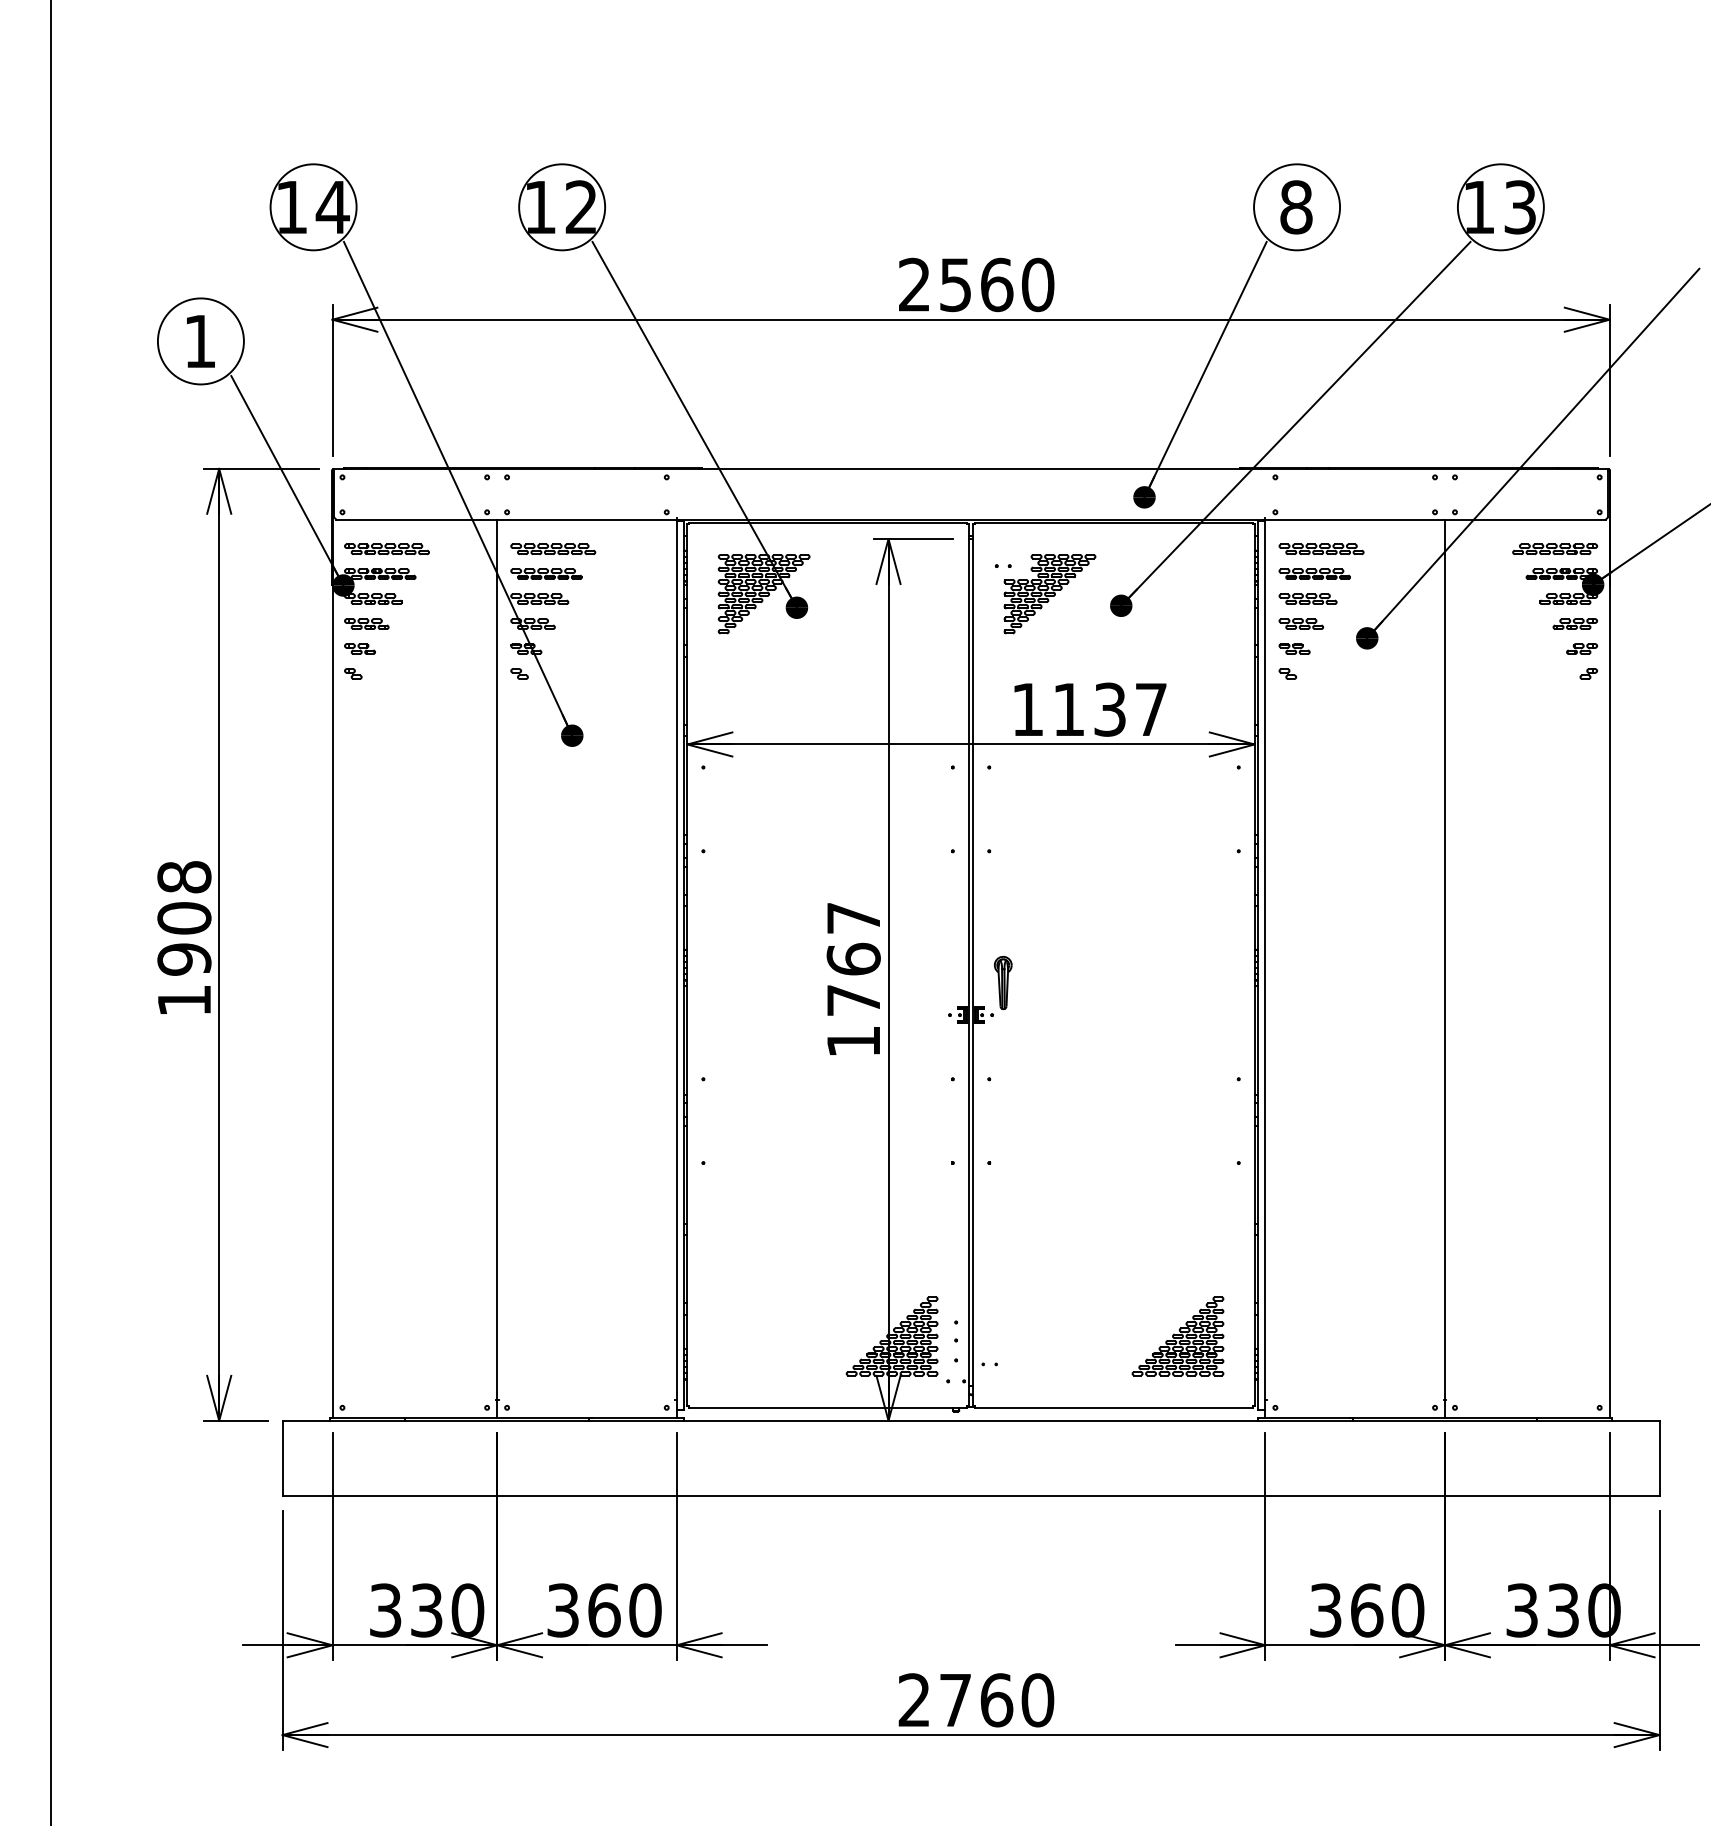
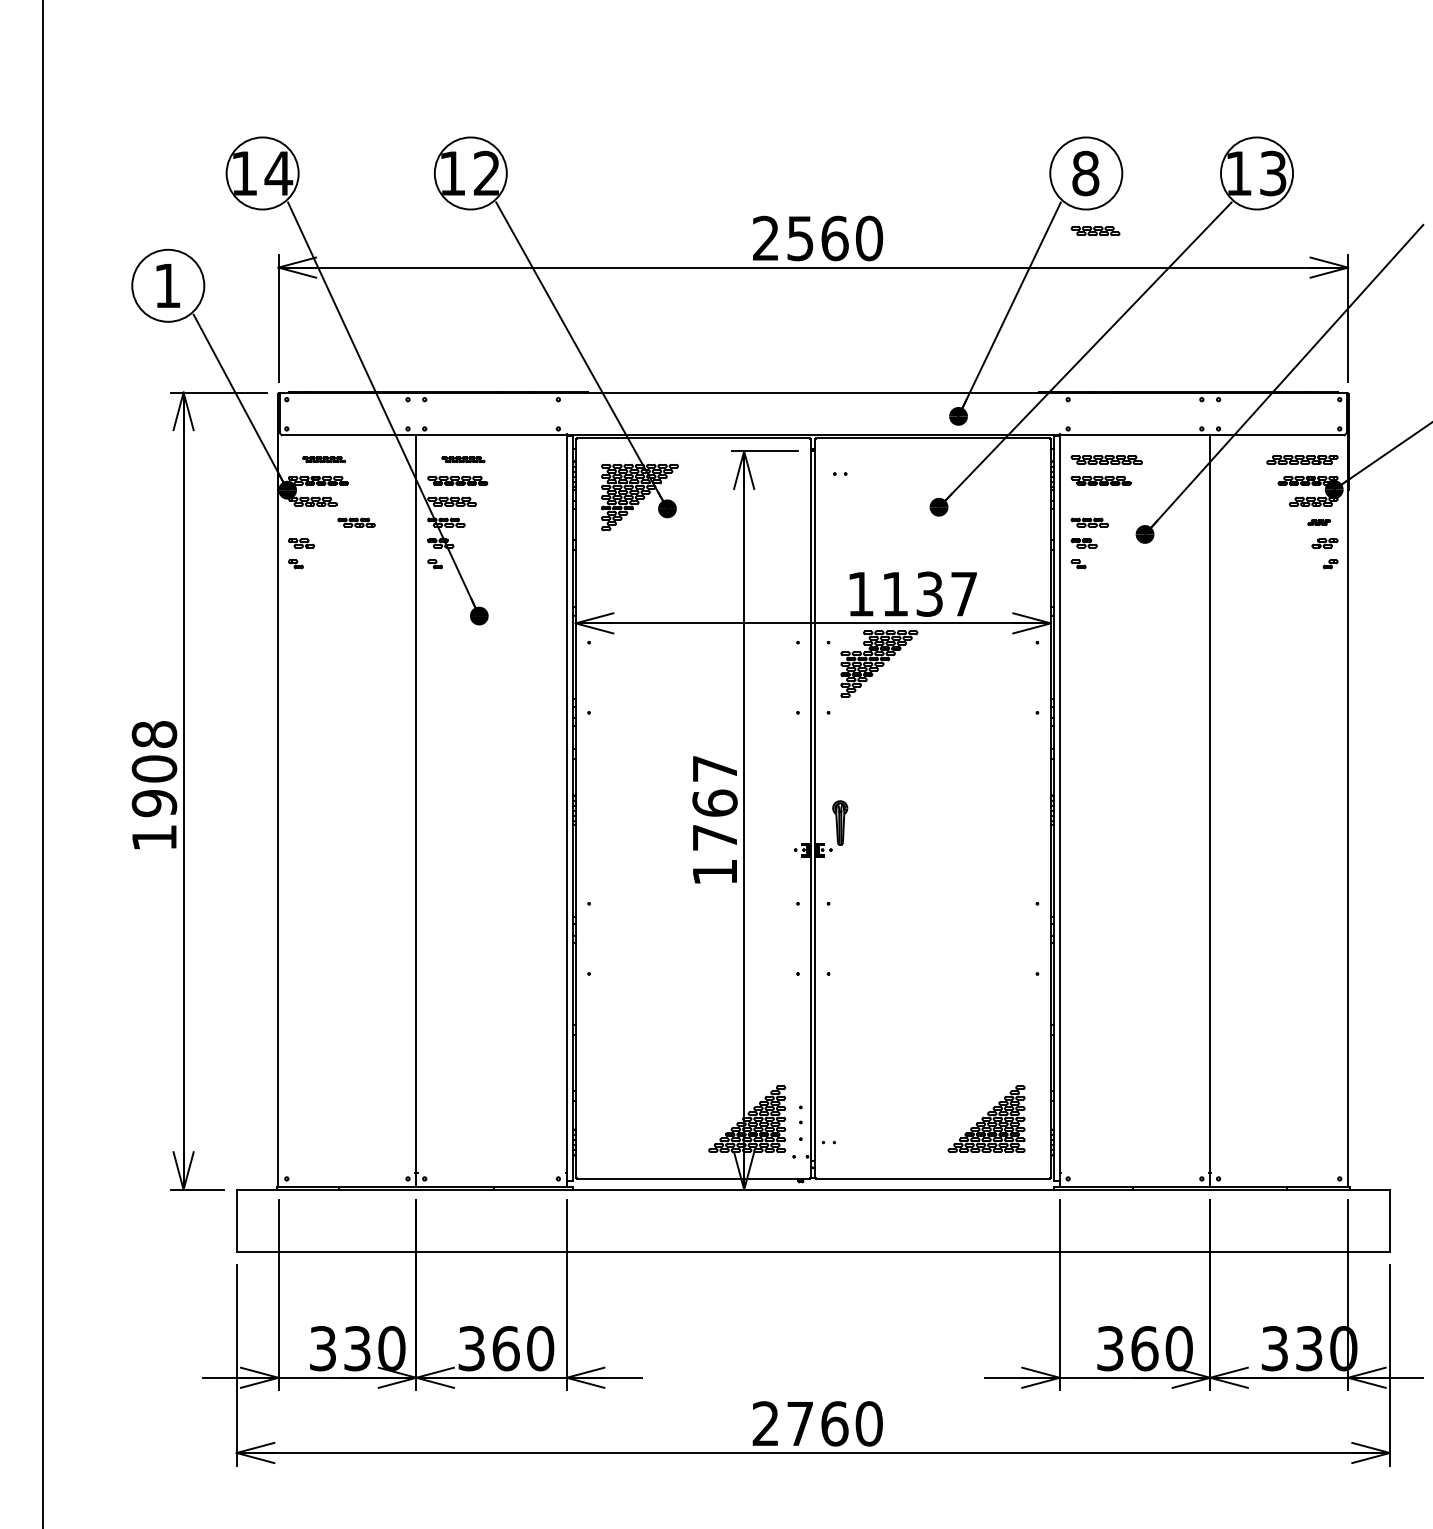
part: (386, 548) -> (323, 459), size x0.6
part: (553, 548) -> (463, 459), size x0.6
part: (1049, 594) -> (878, 664), moved
part: (1307, 598) -> (1095, 230), moved
part: (366, 623) -> (356, 522), moved
part: (1574, 623) -> (1318, 522), size x0.6

